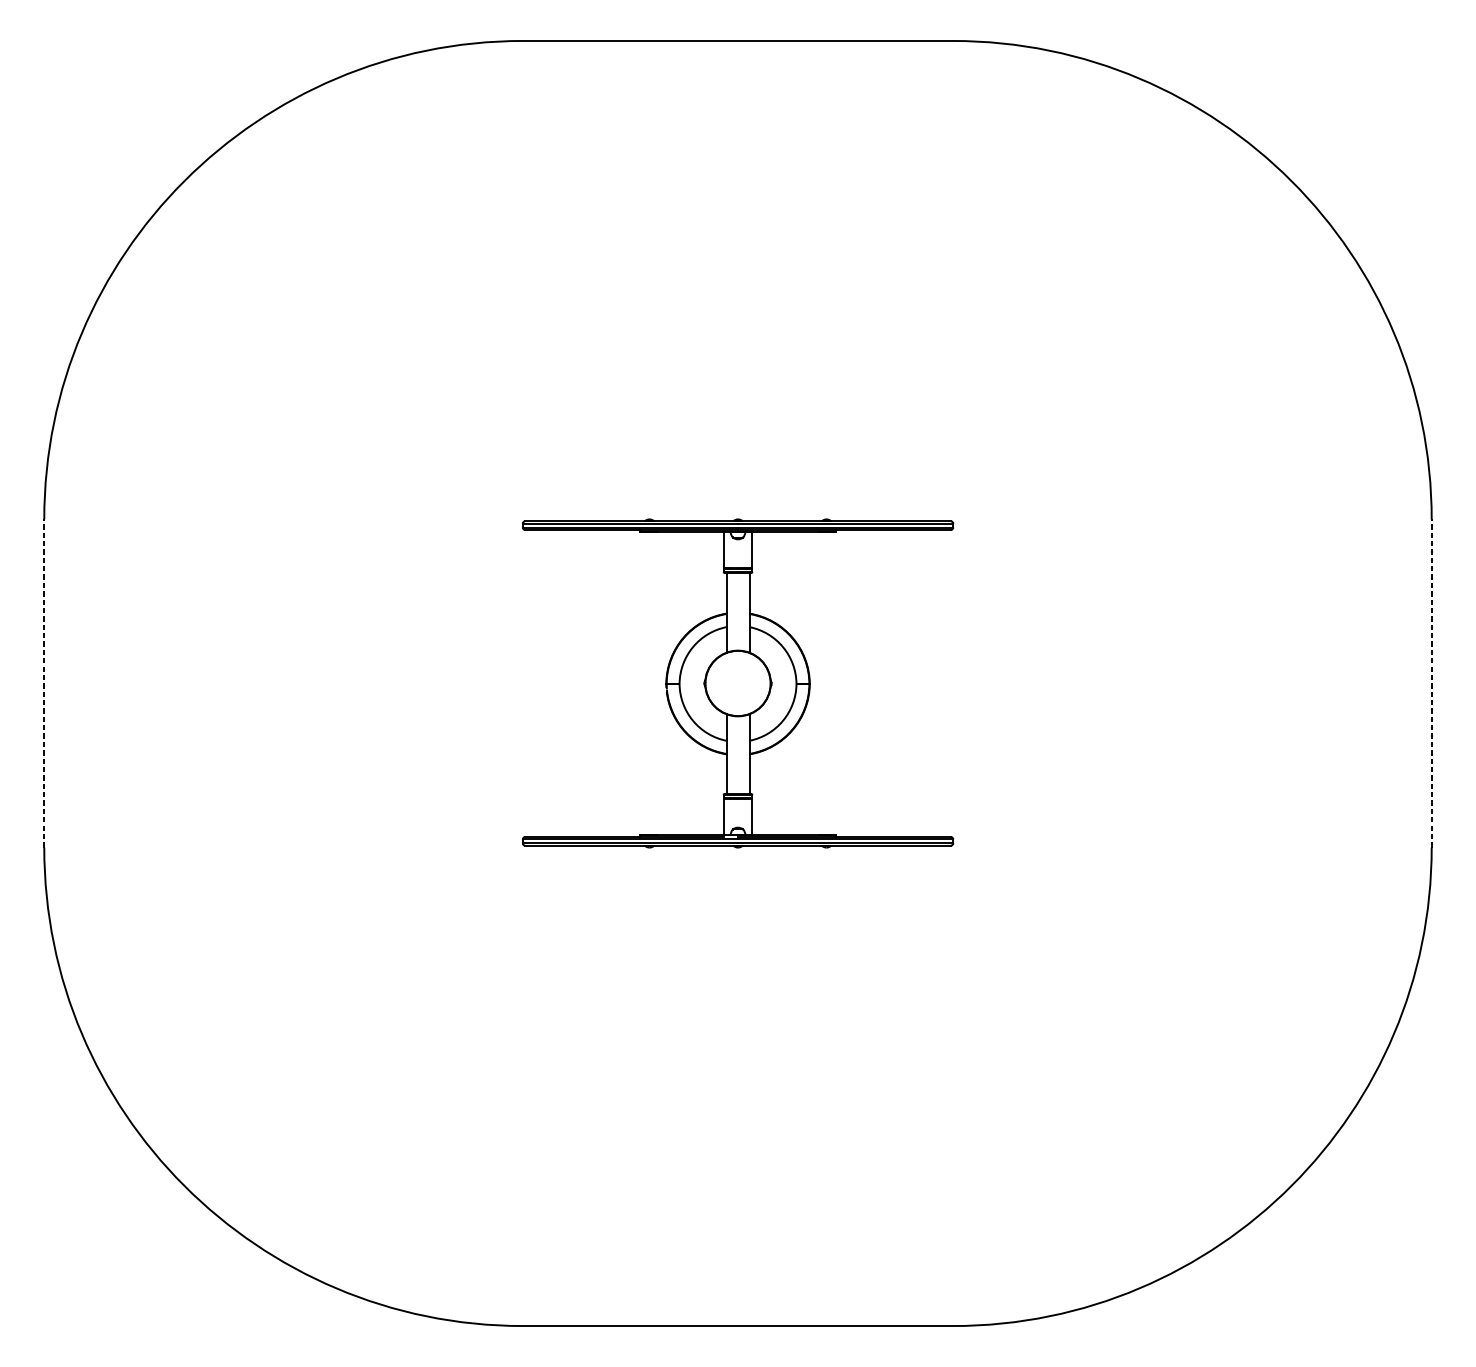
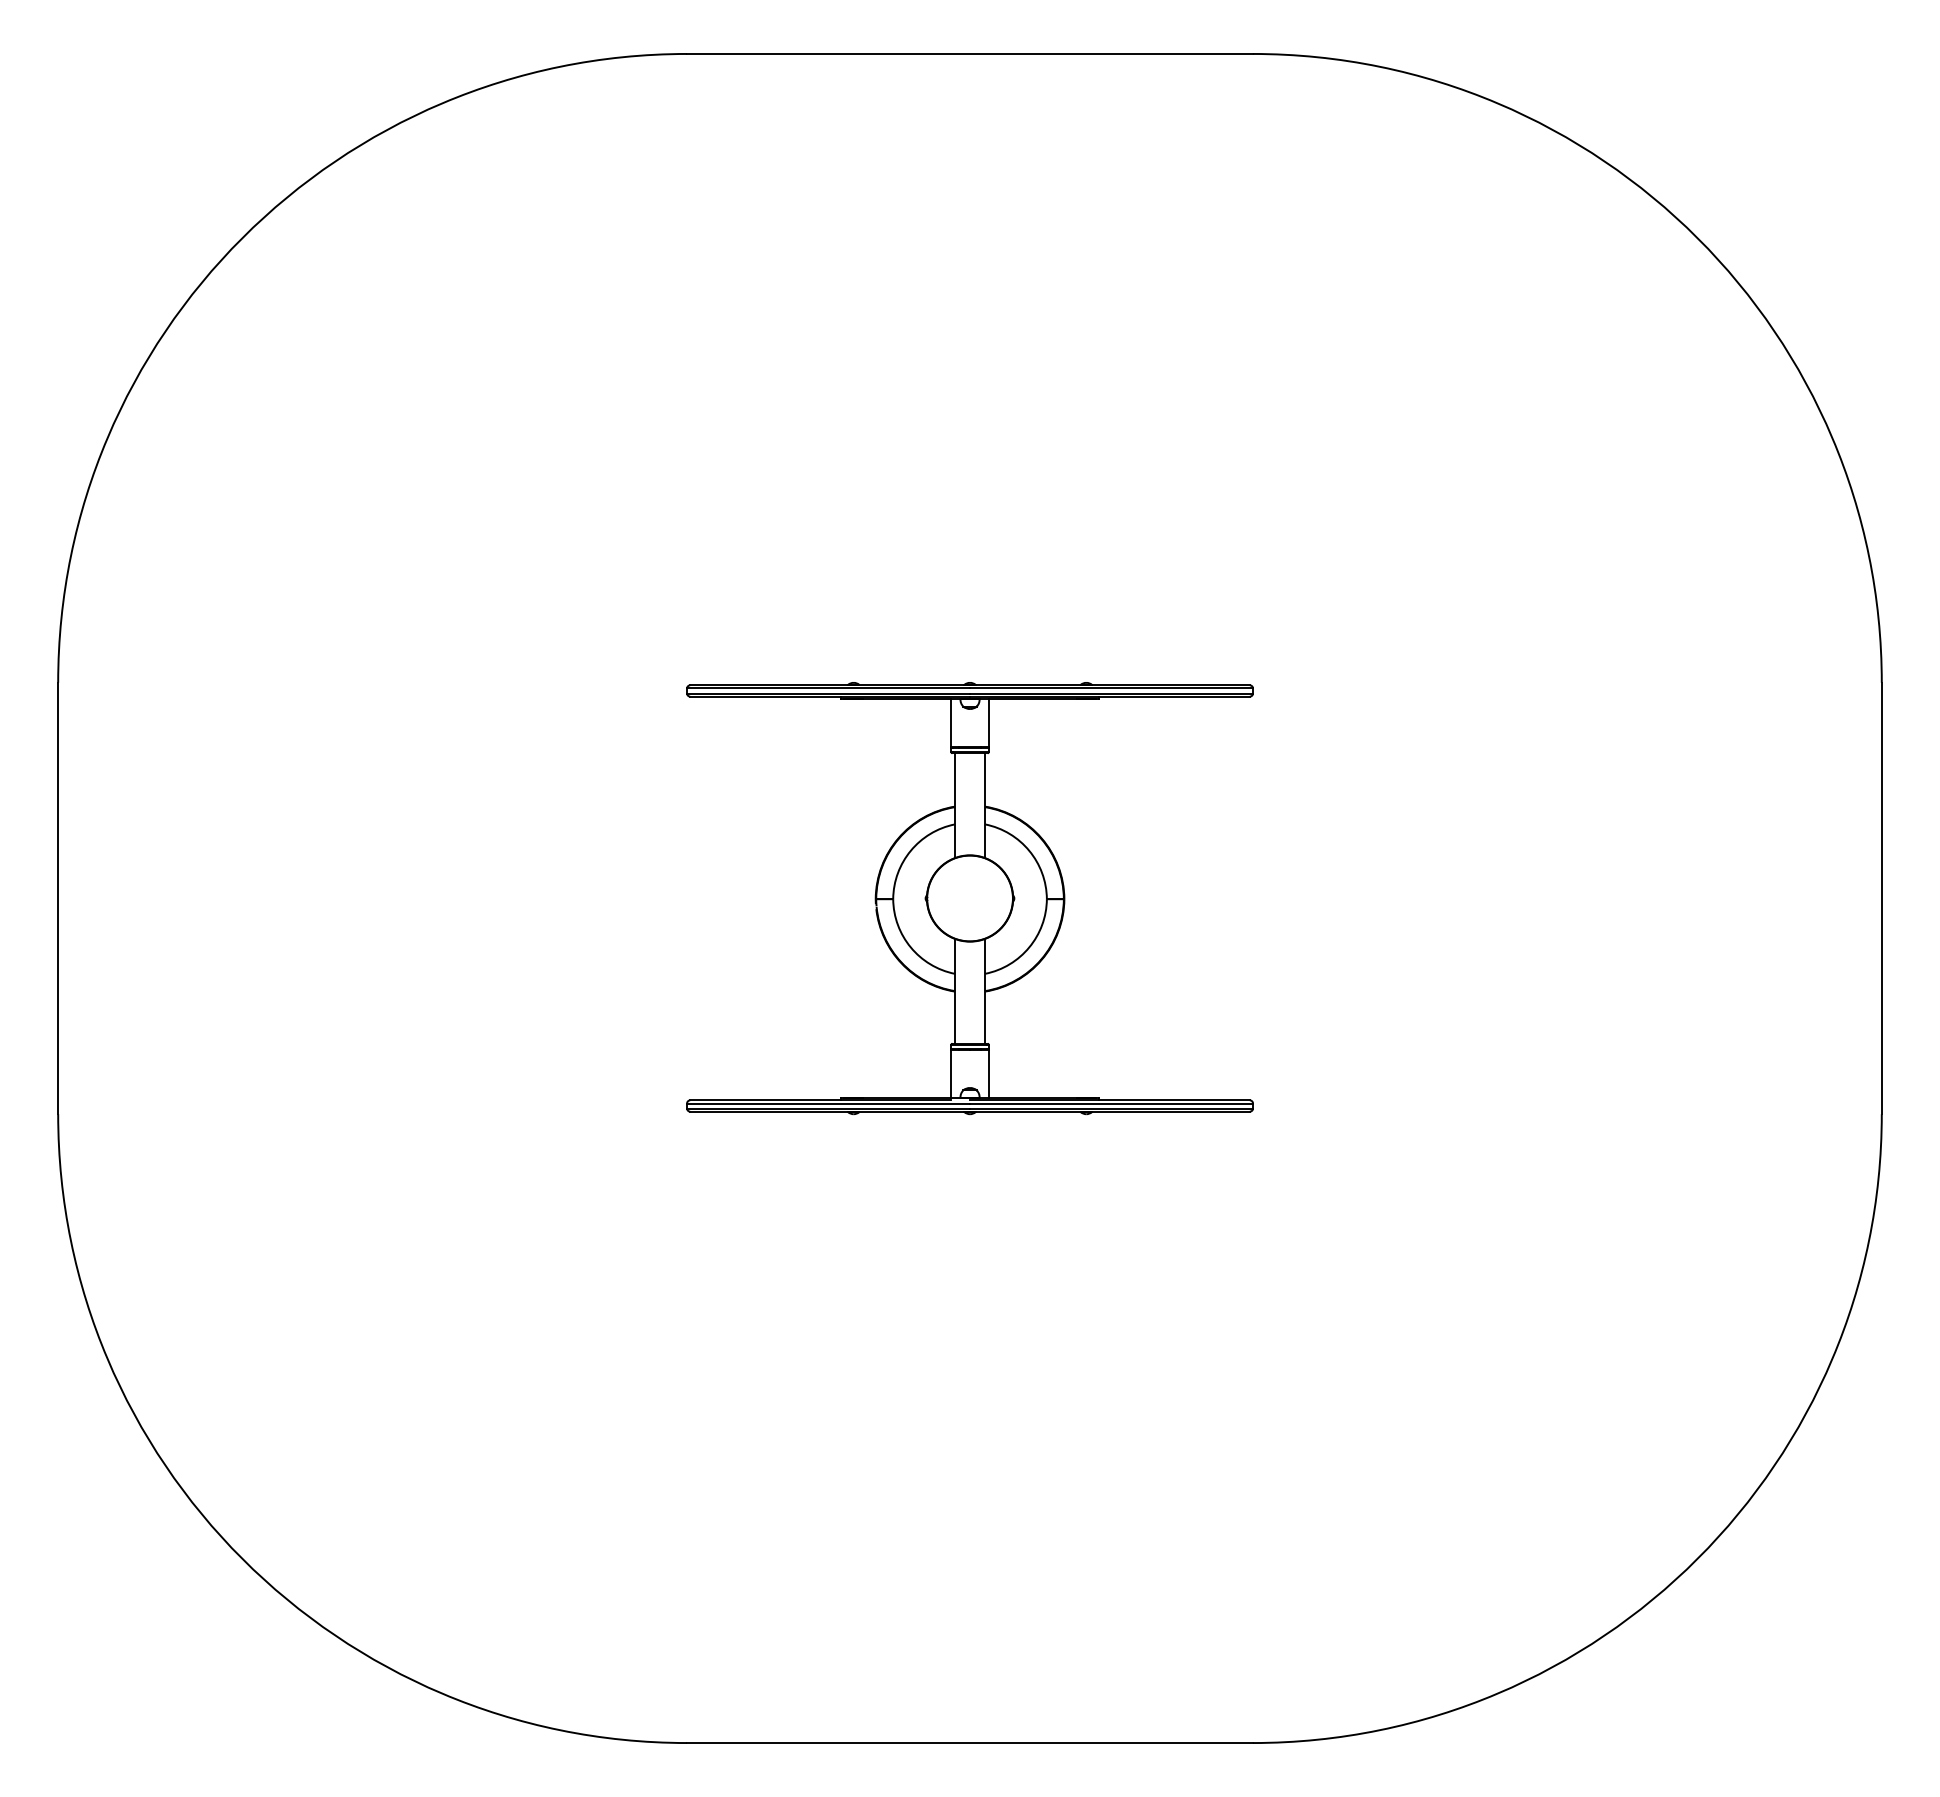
line: (44, 683) -> (58, 898), dashed -> solid
line: (1431, 683) -> (1881, 898), dashed -> solid

